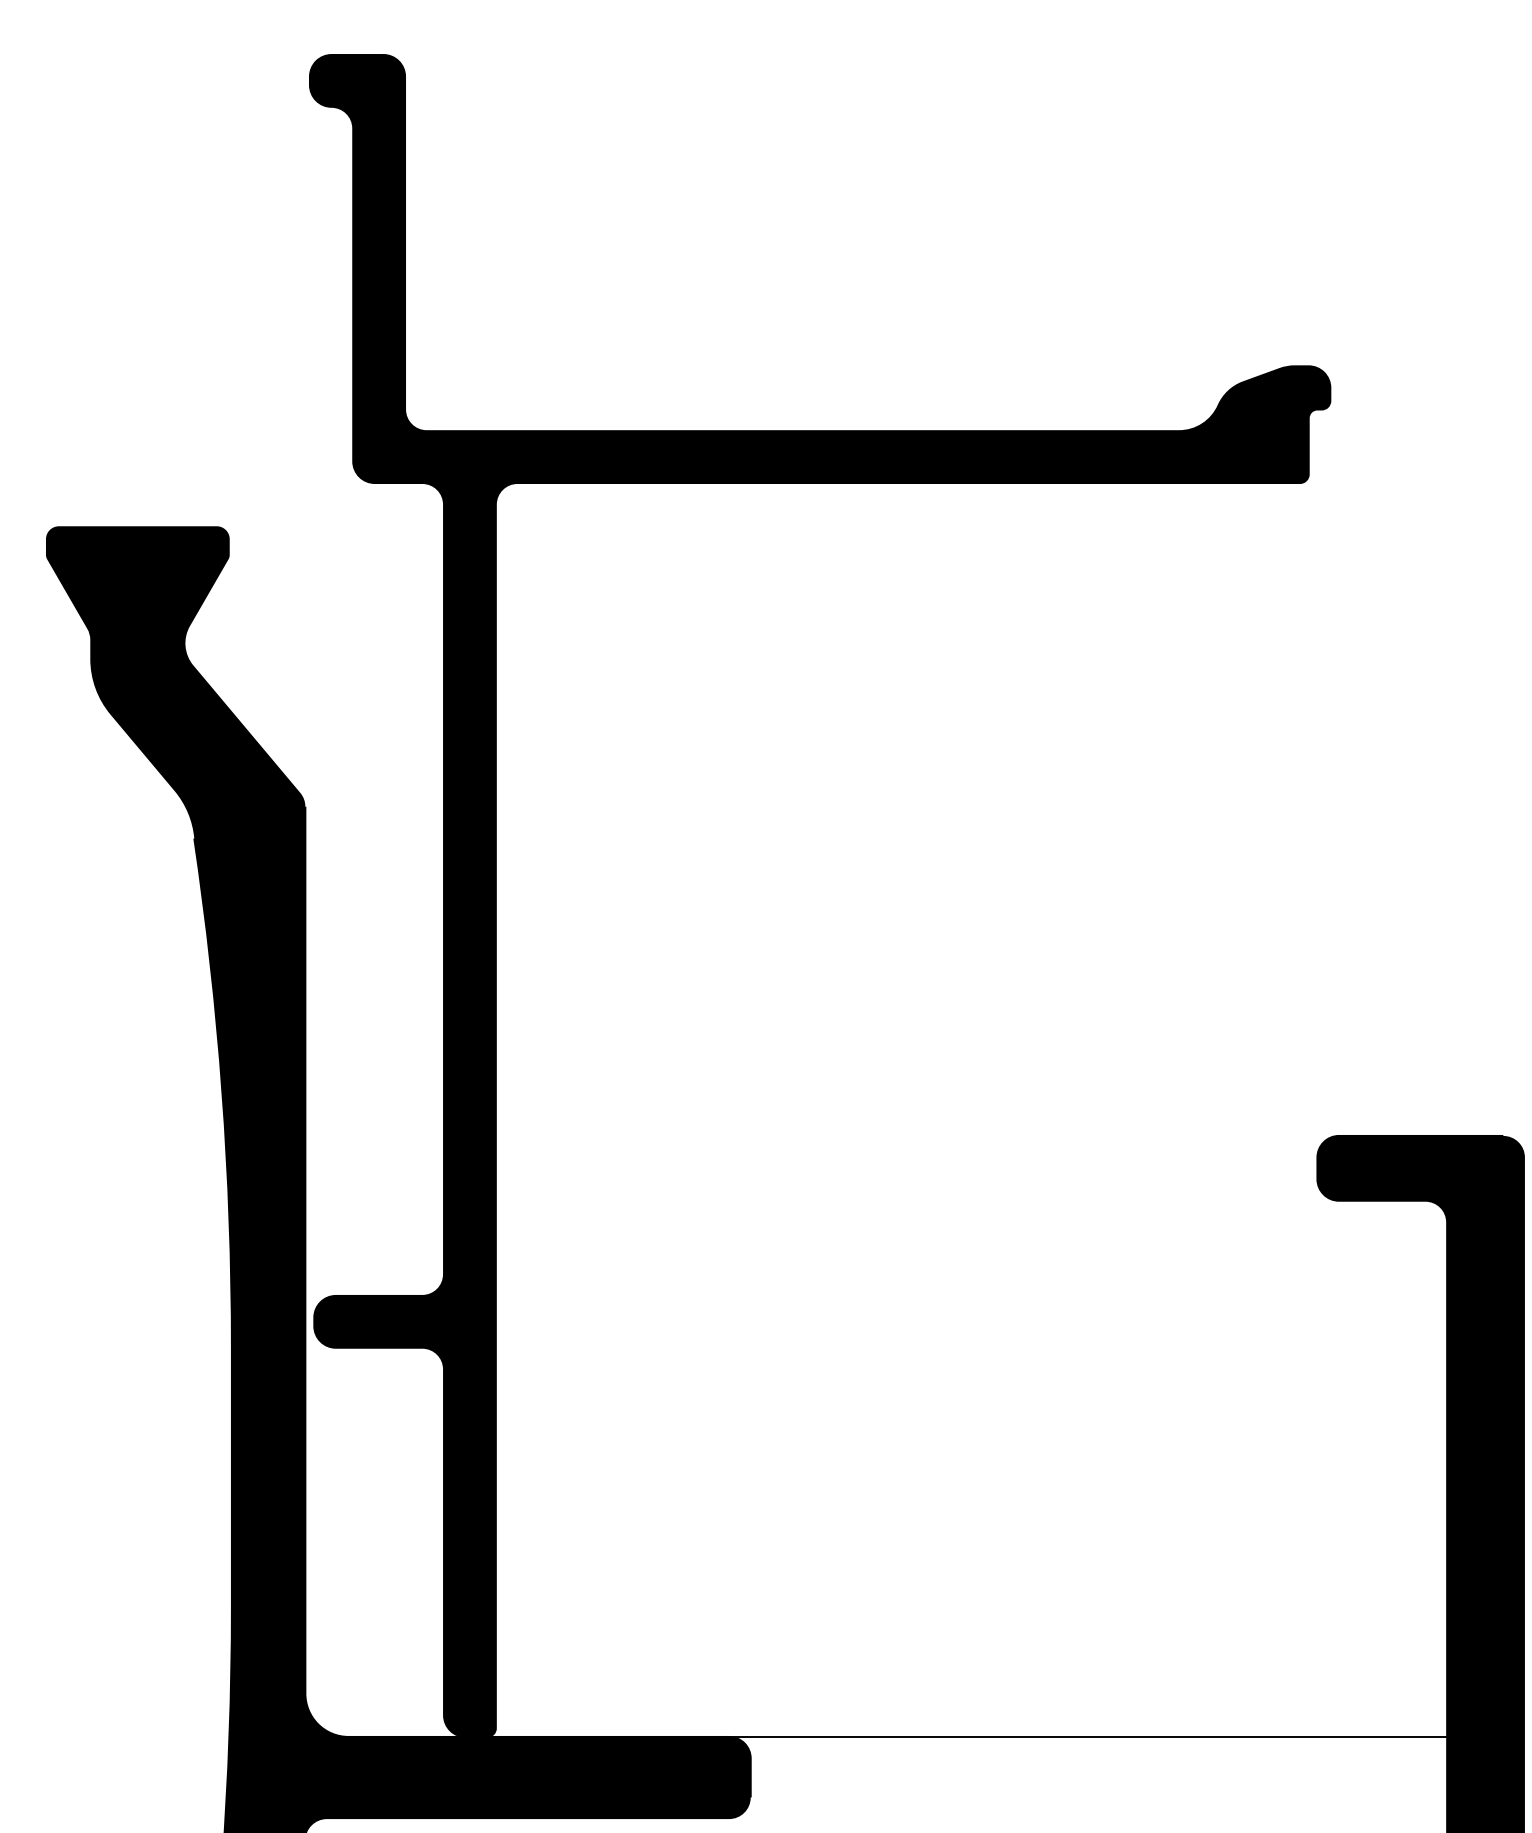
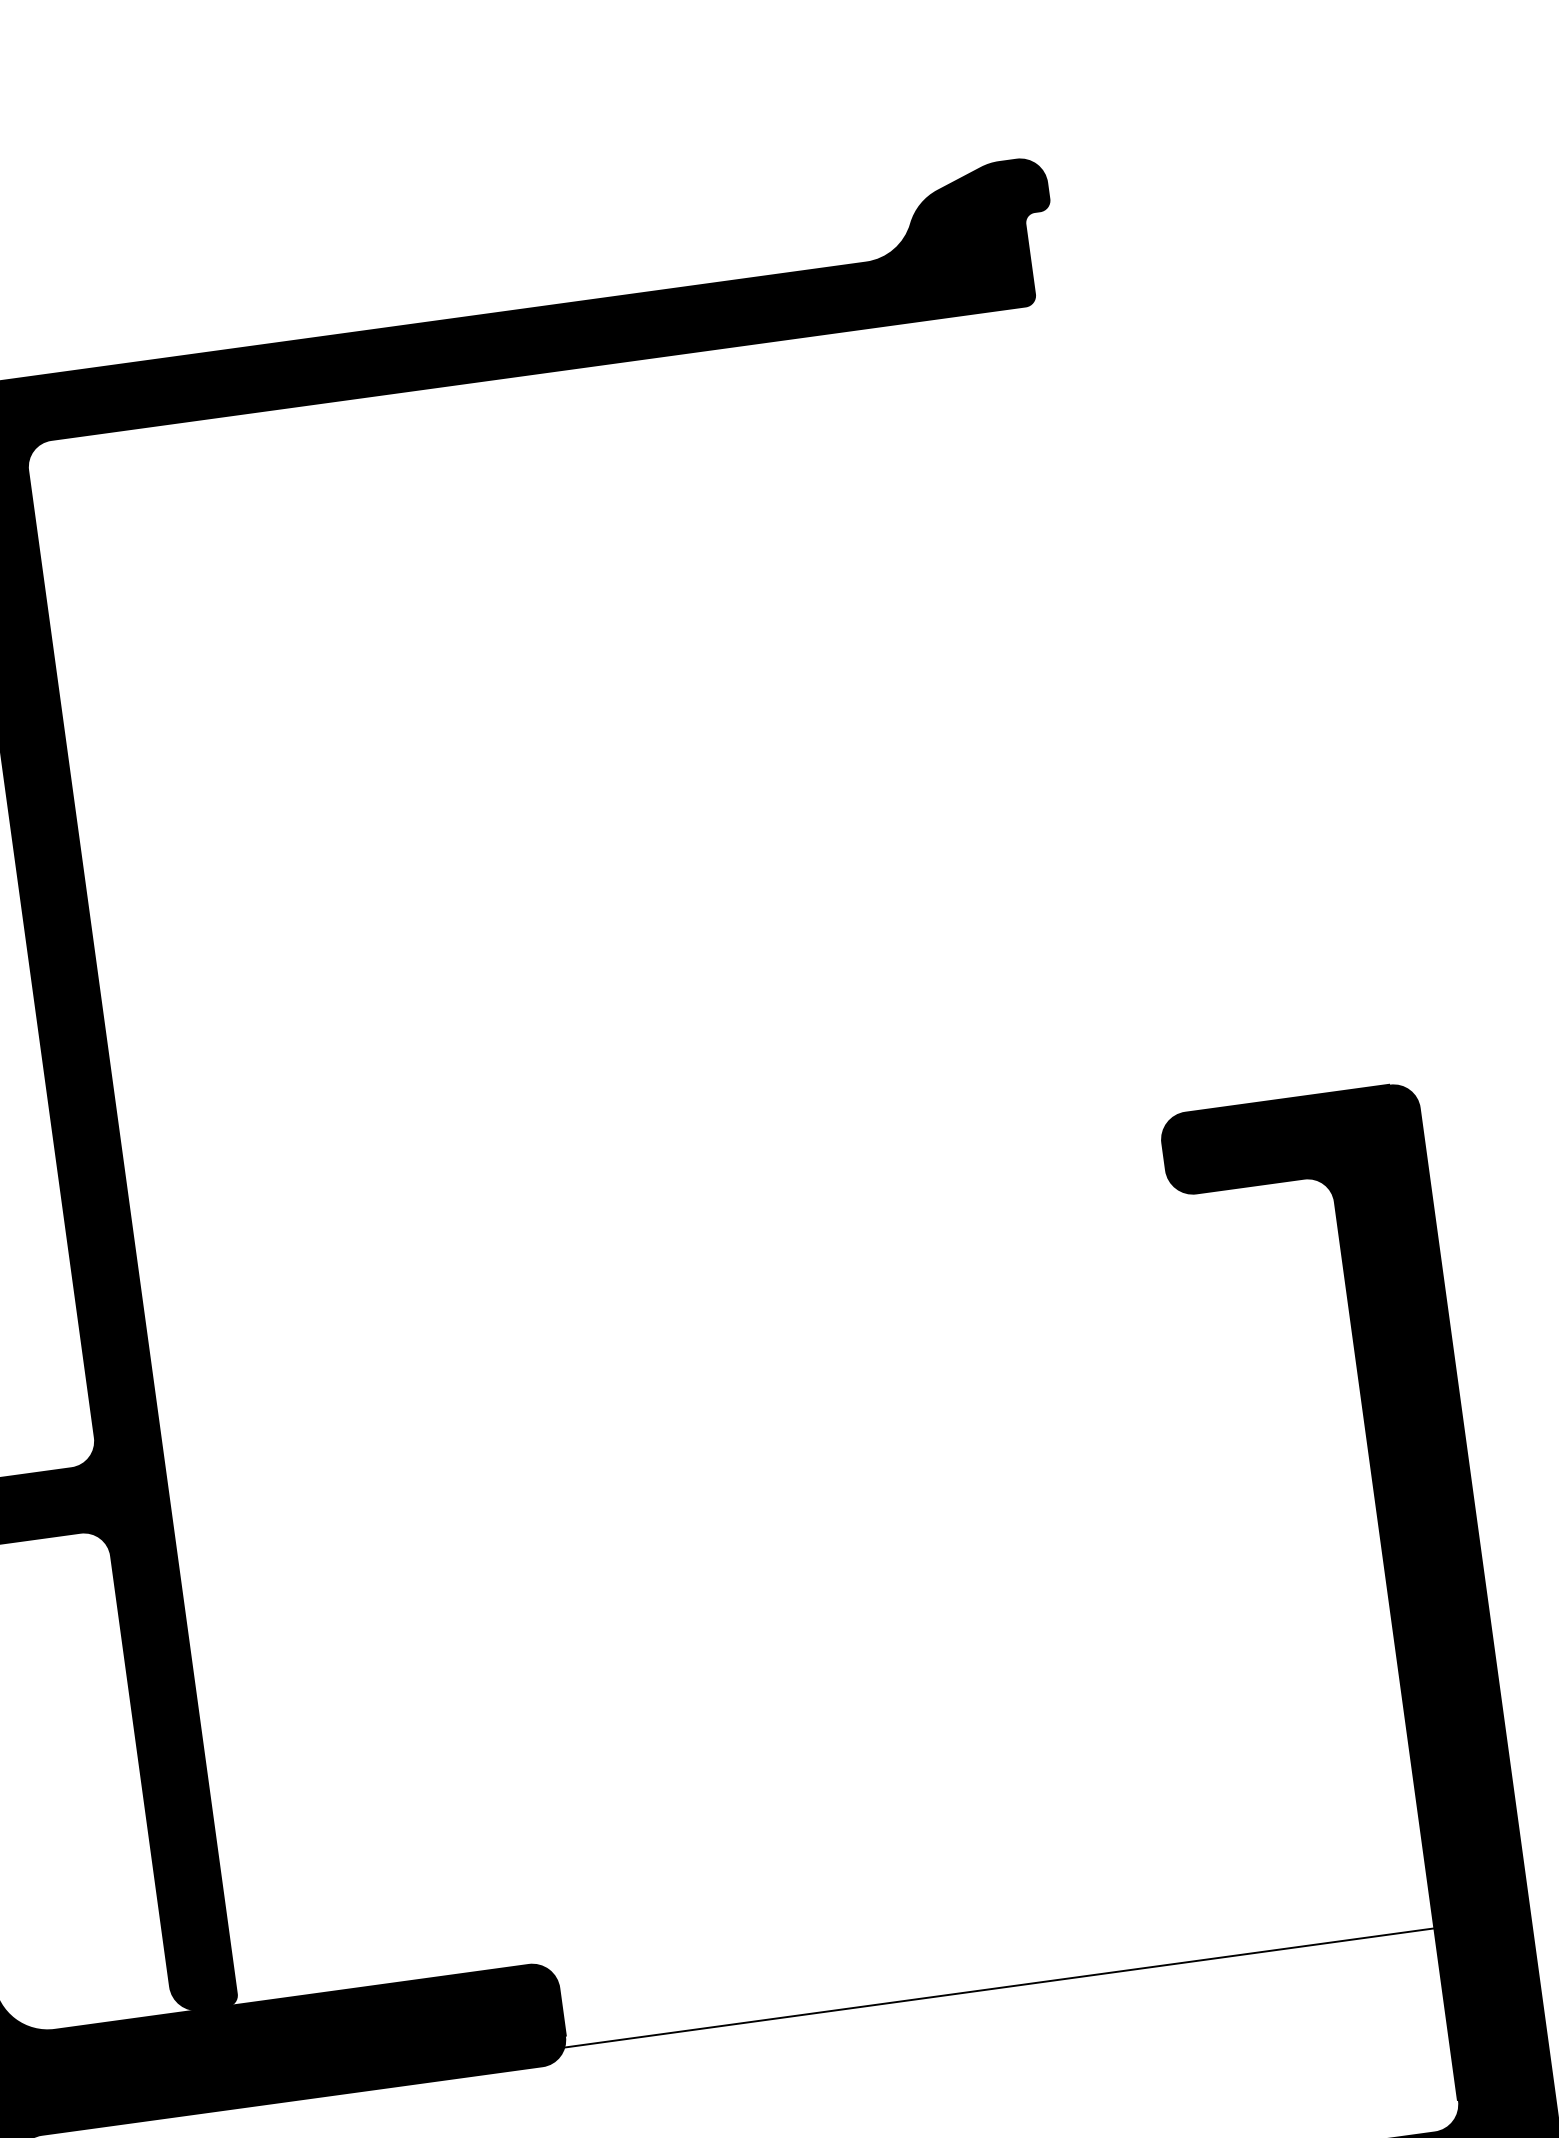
line: (1088, 1736) -> (987, 1989), moved

